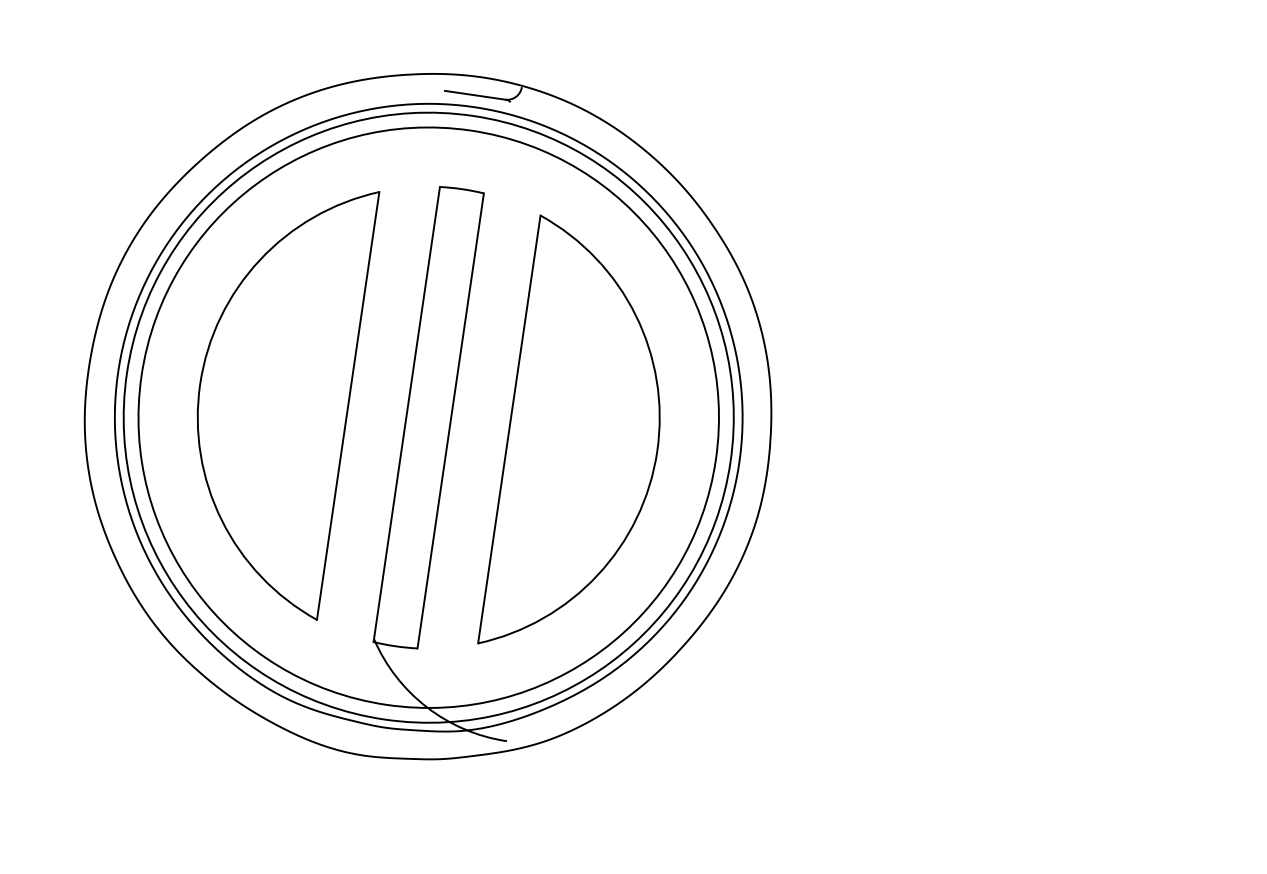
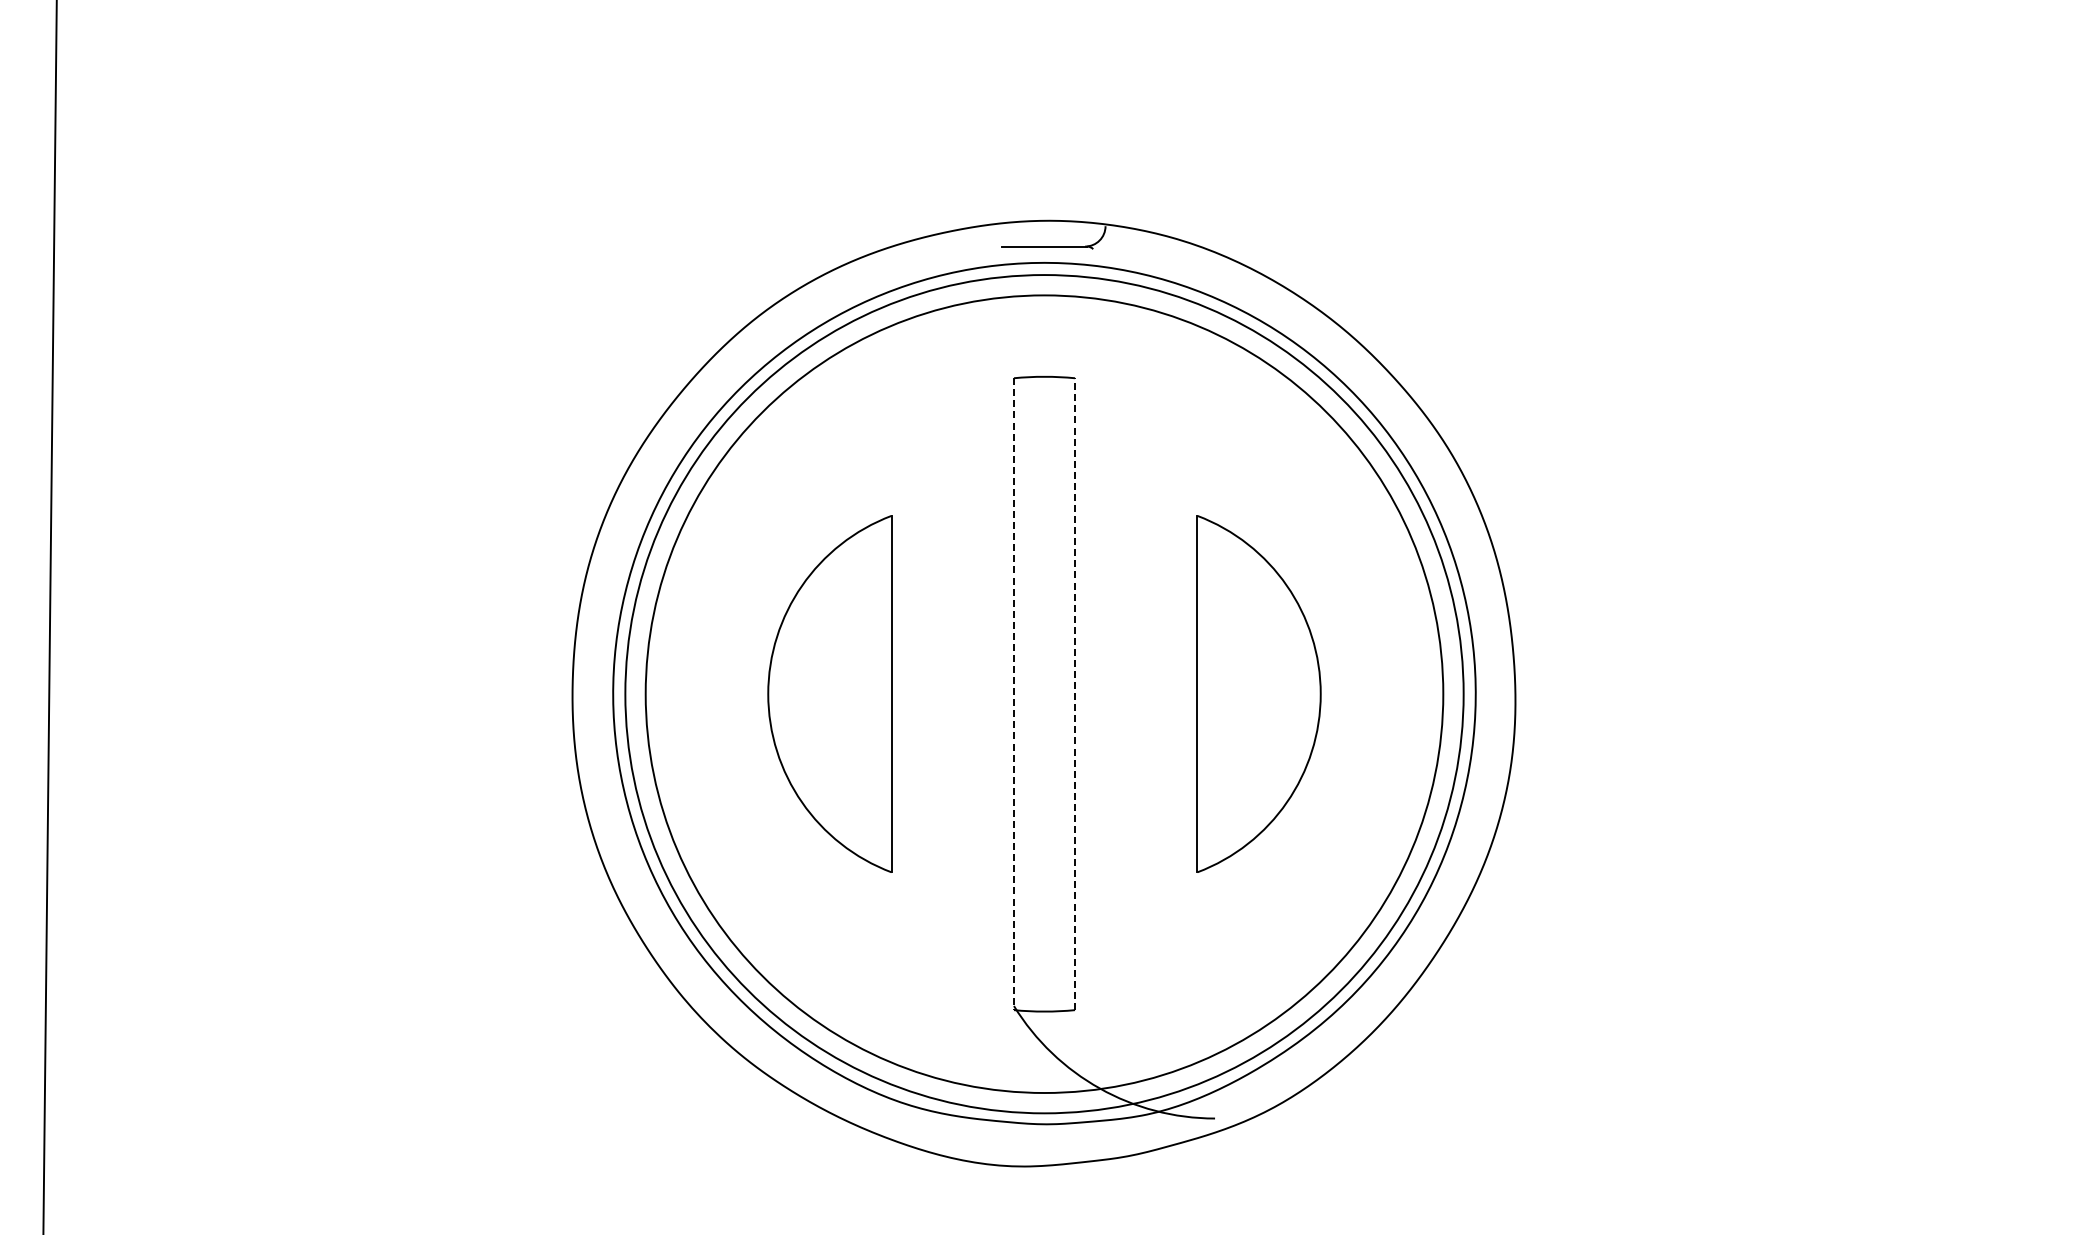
part: (273, 394) -> (829, 693), size x0.6
line: (406, 414) -> (1013, 694), solid -> dashed
line: (451, 421) -> (1075, 694), solid -> dashed
part: (582, 439) -> (1258, 693), size x0.6

